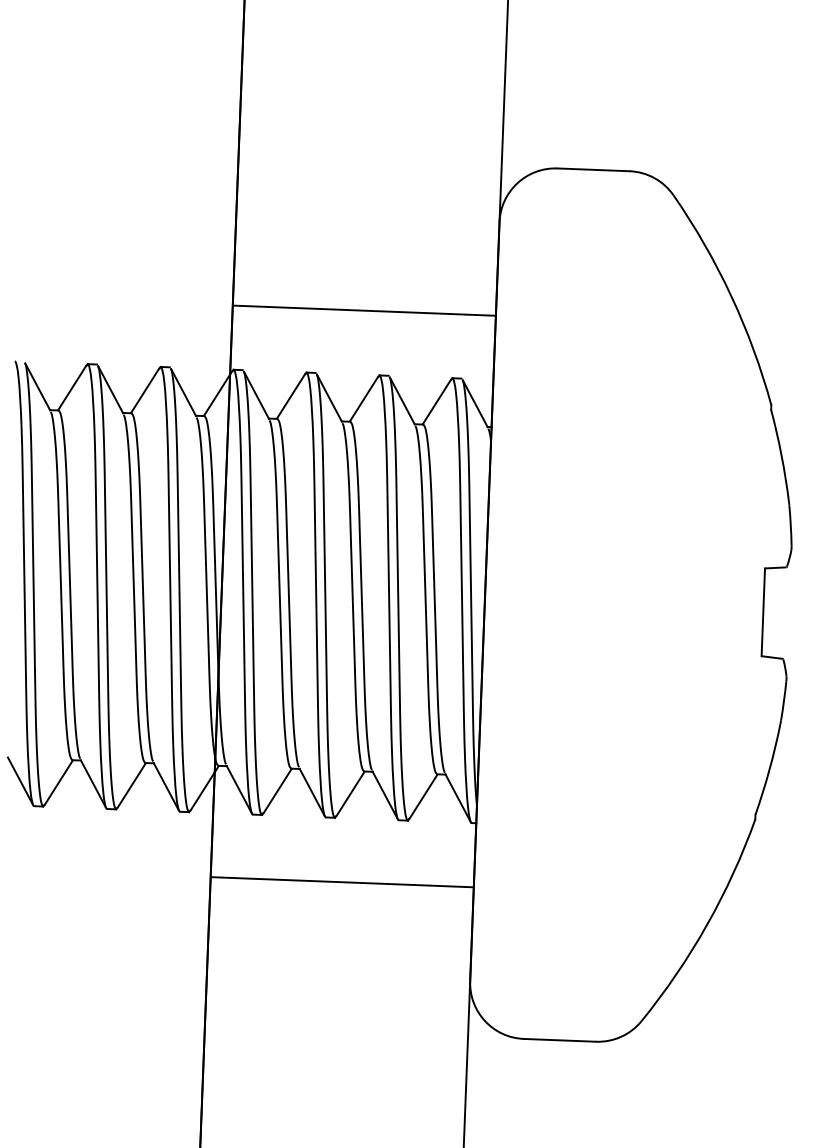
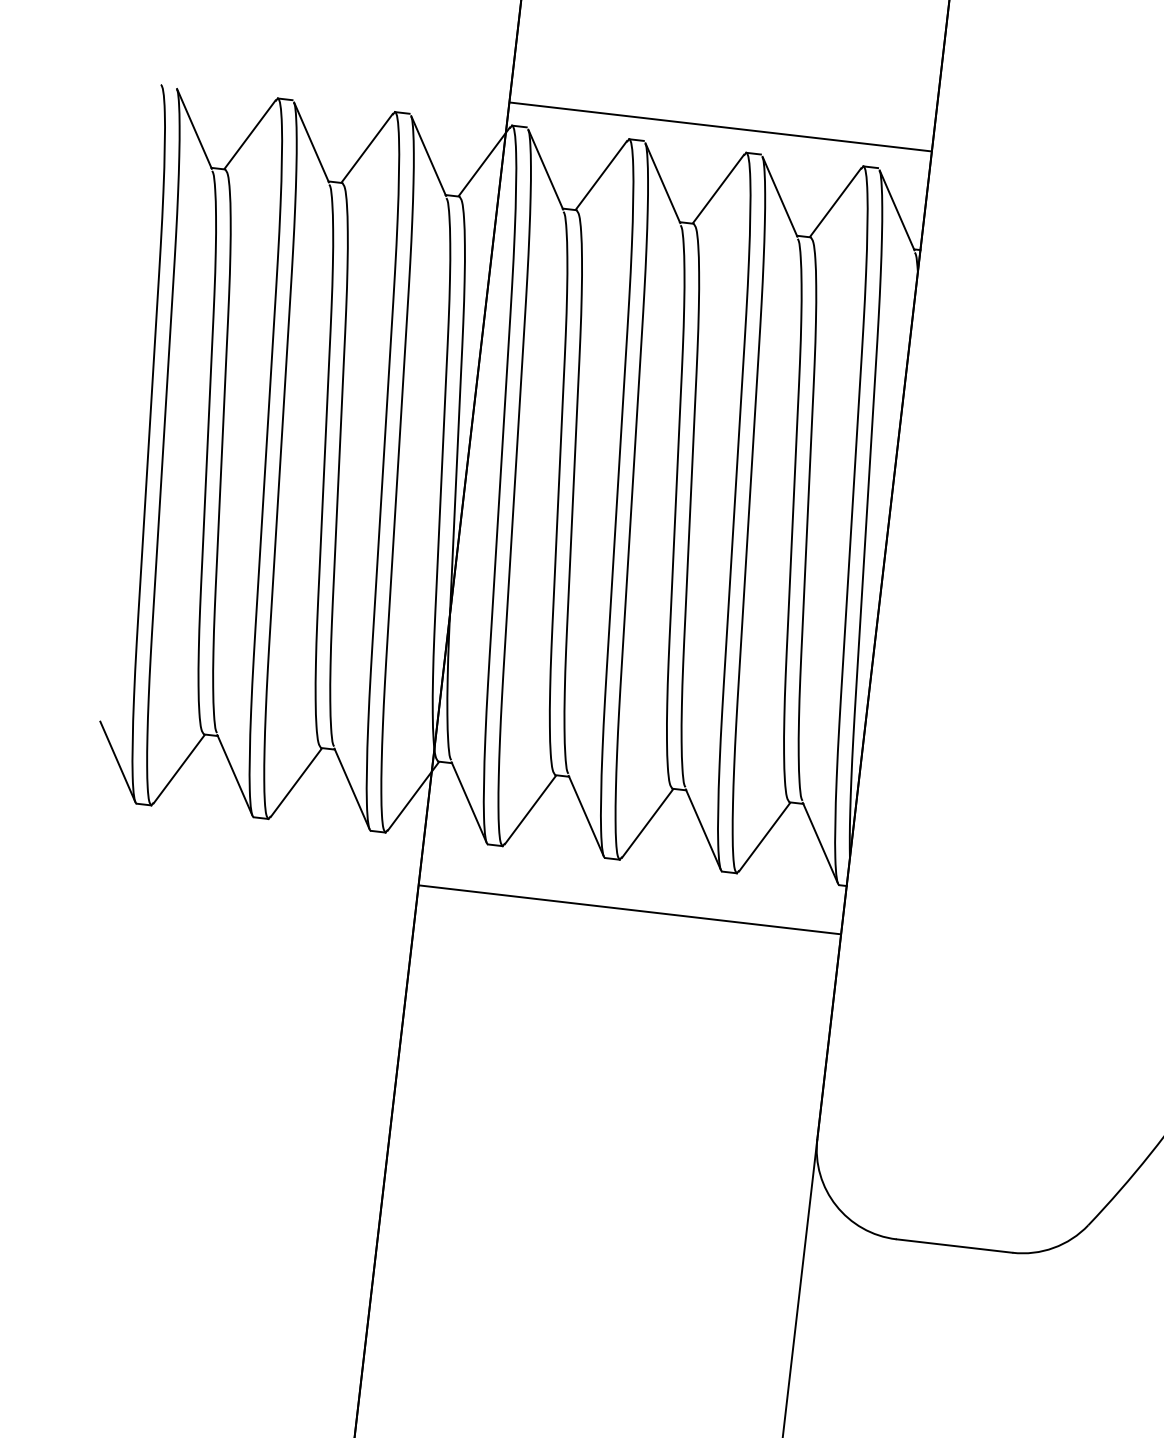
line: (363, 310) -> (719, 126), moved
line: (341, 882) -> (628, 910), moved

